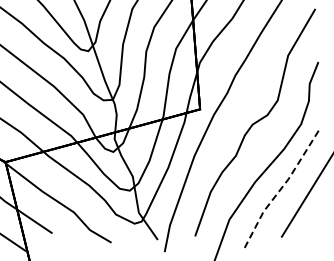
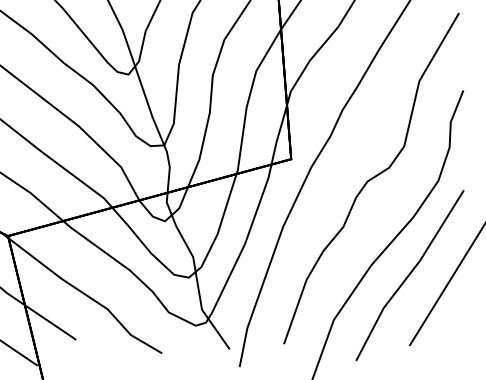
line: (280, 189) -> (408, 275), dashed -> solid

